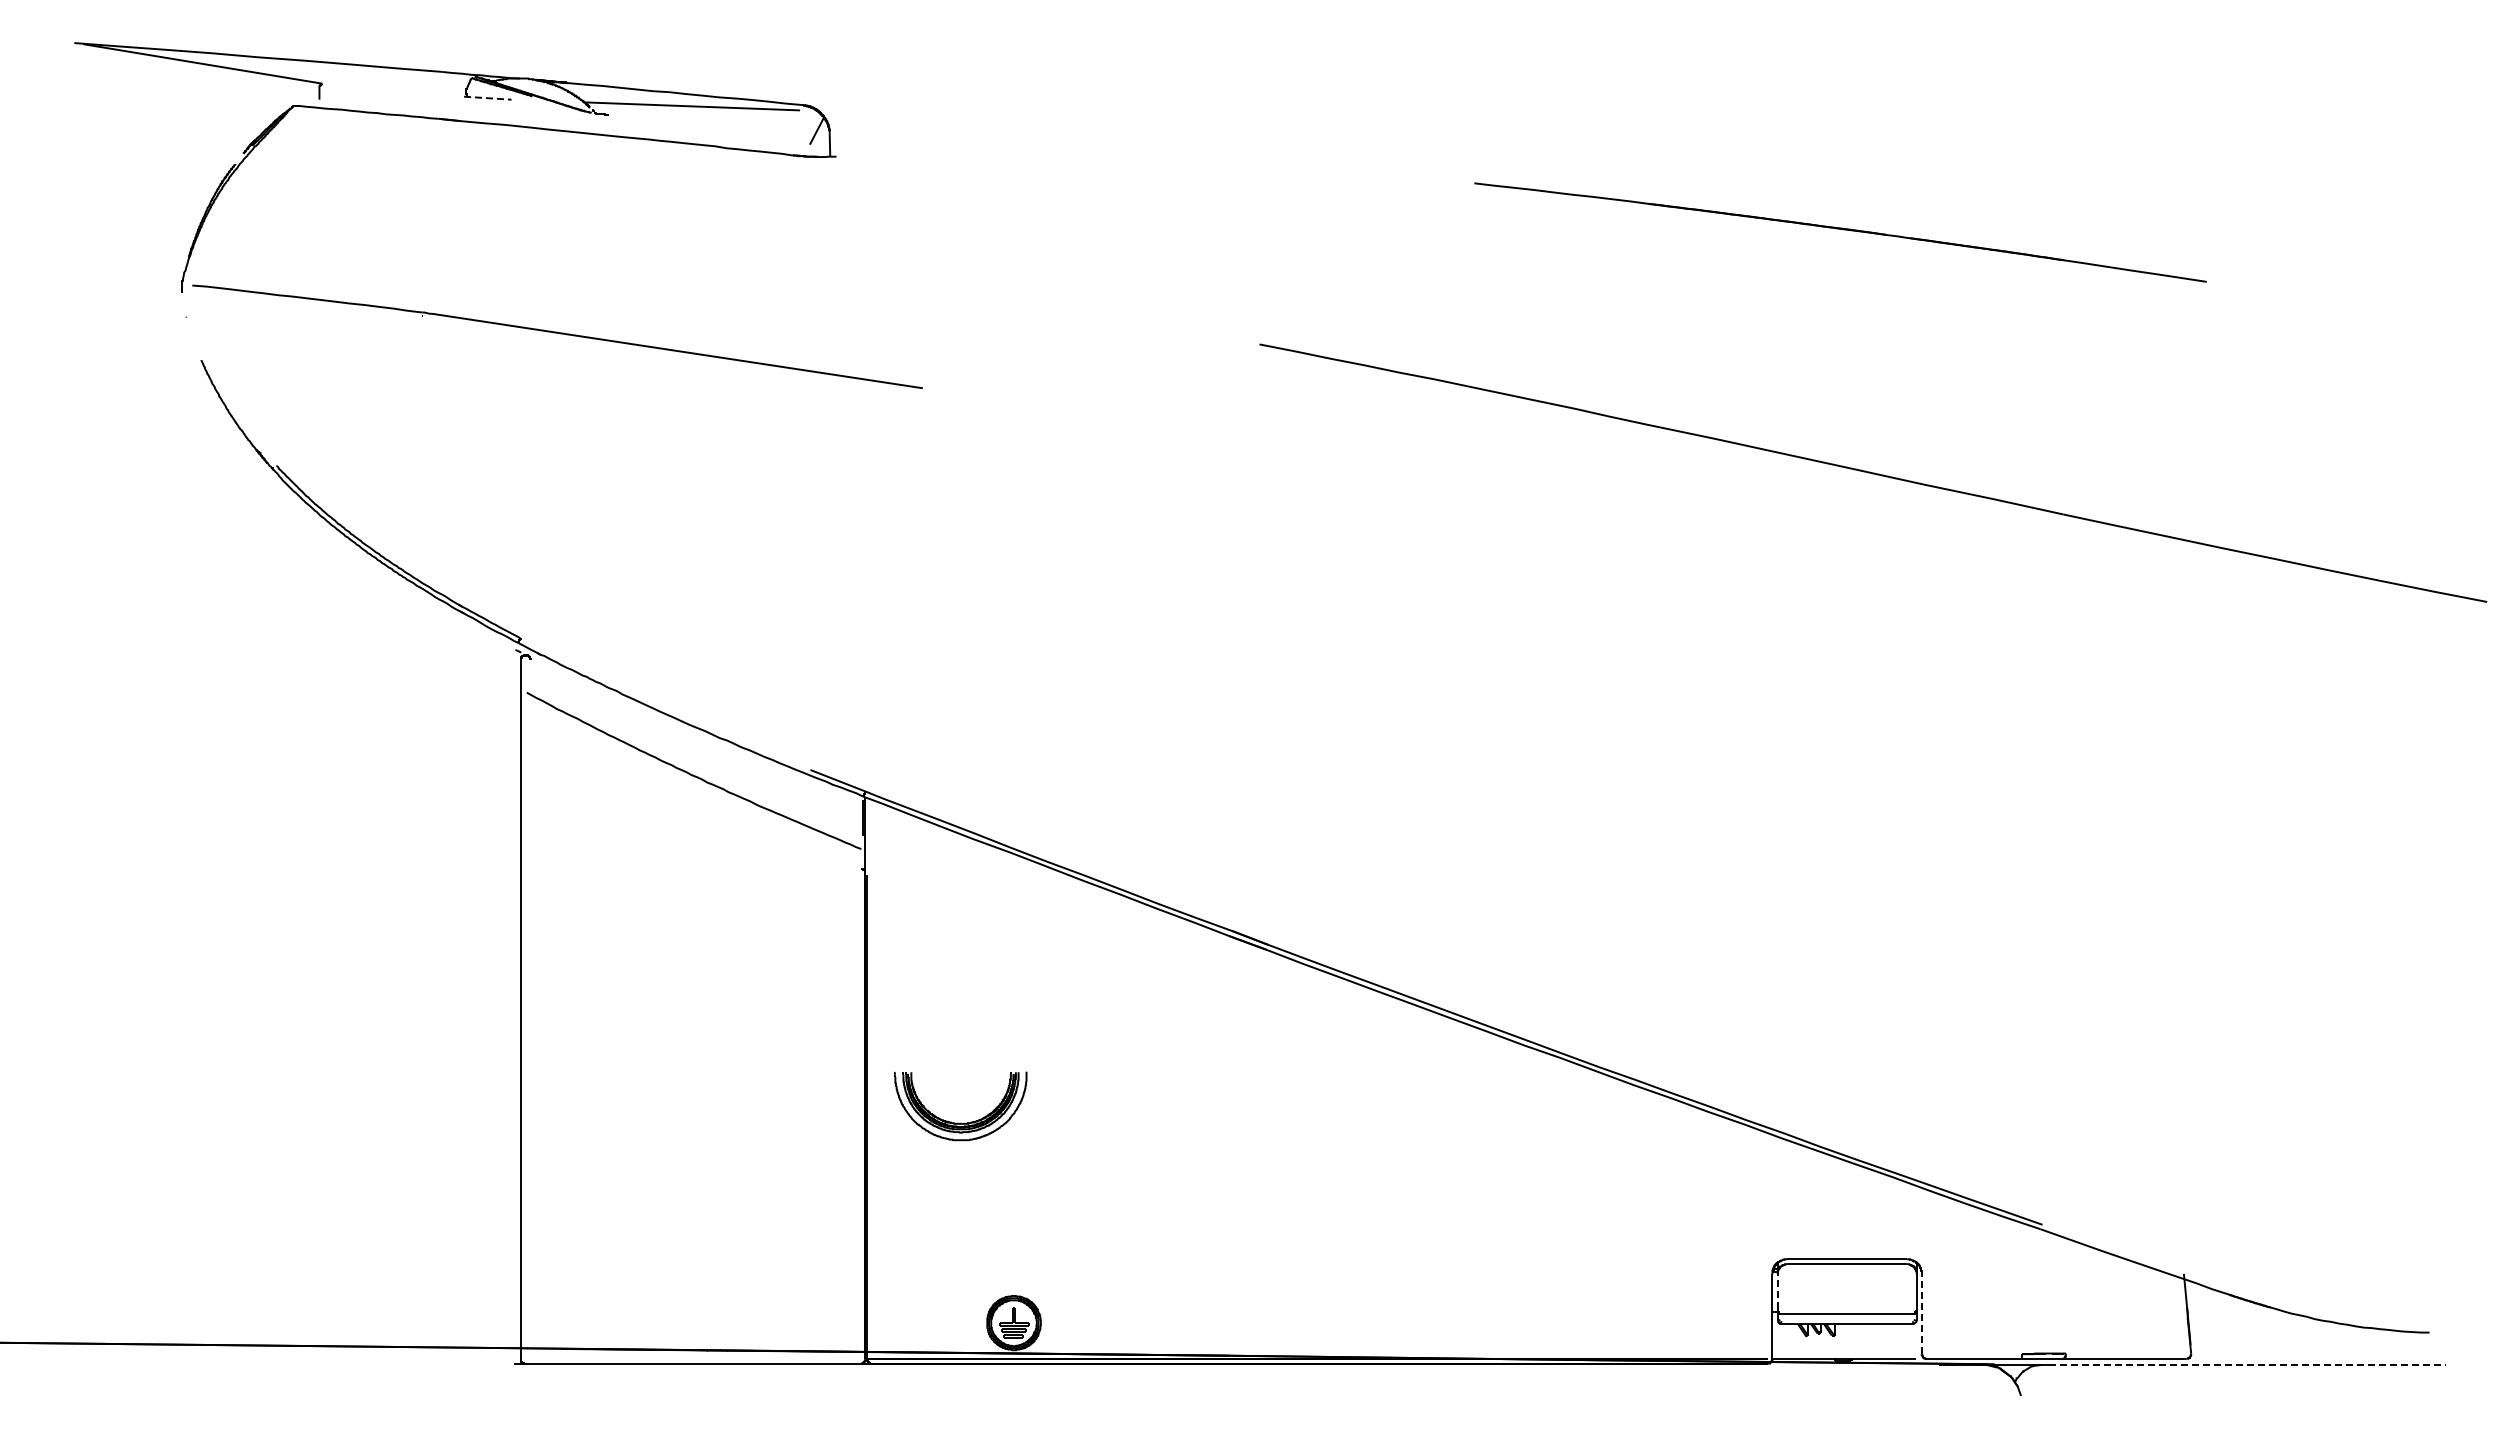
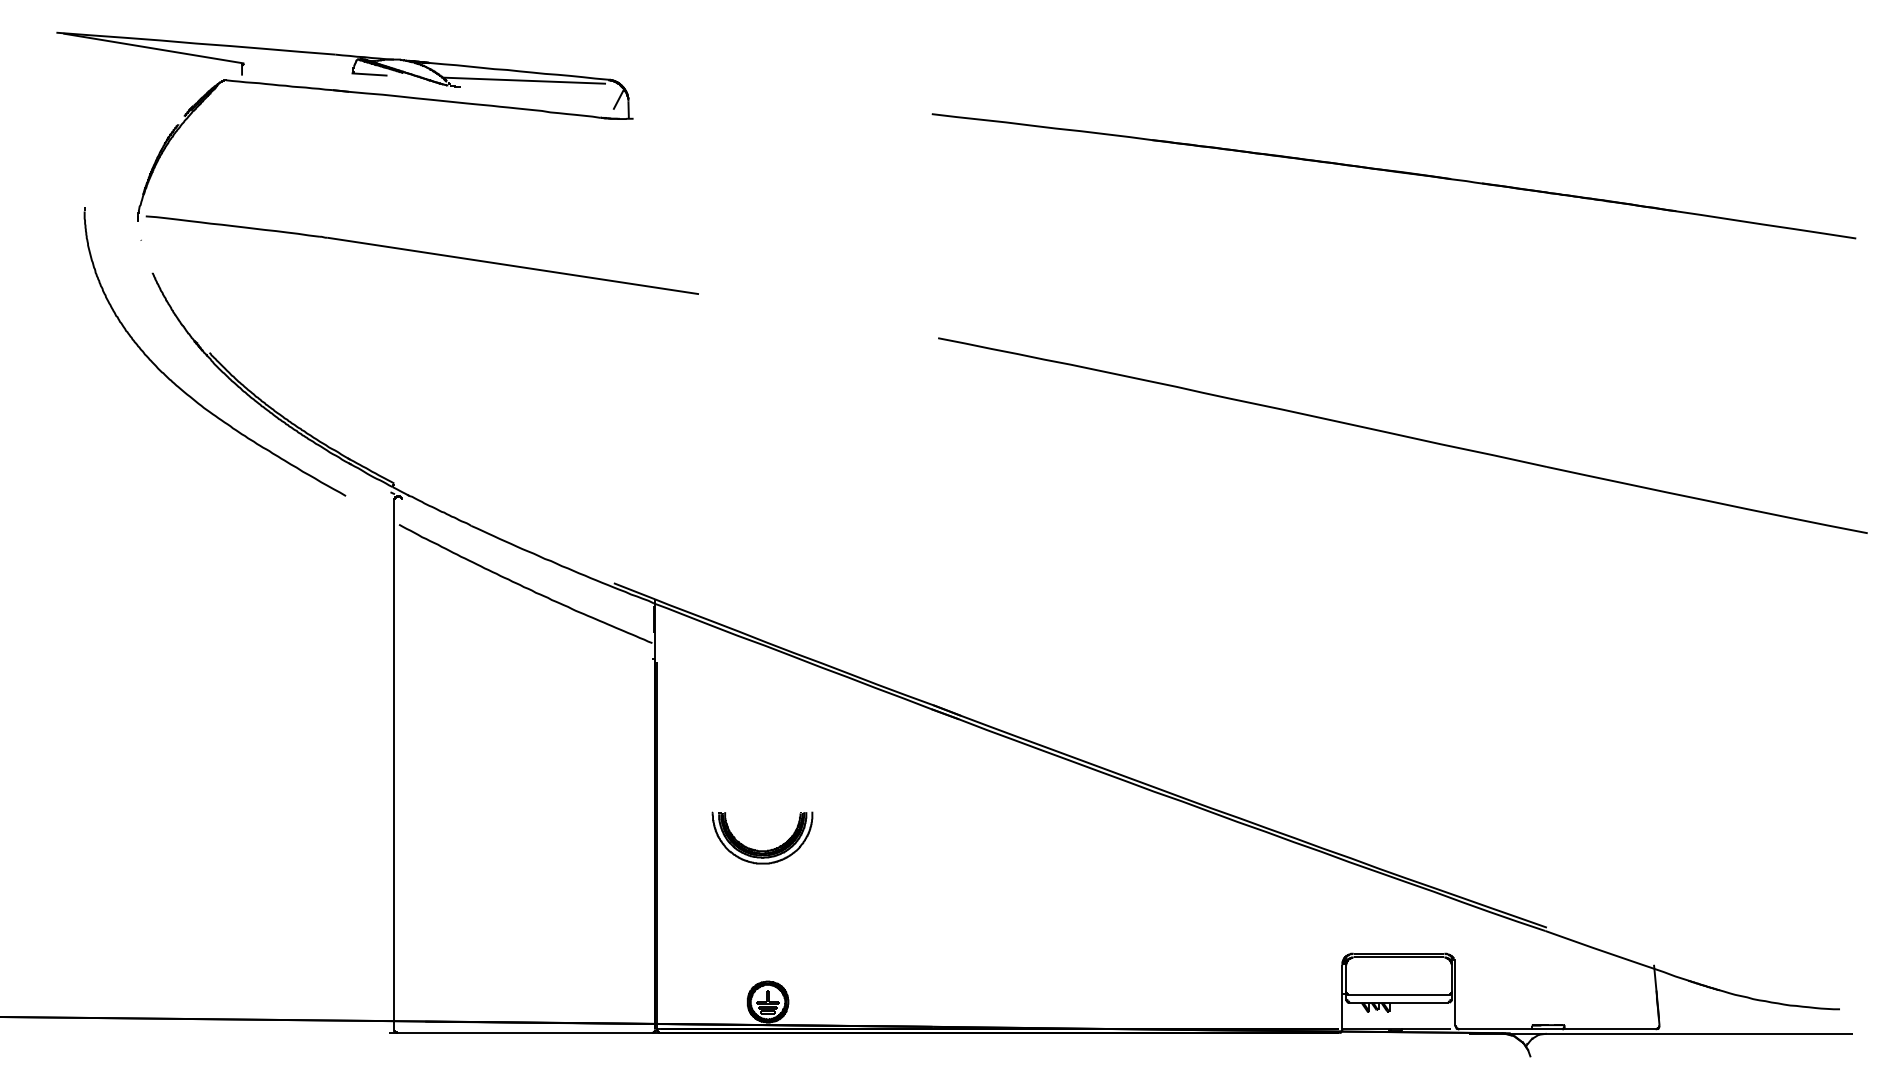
line: (487, 98) -> (369, 74), dashed -> solid
part: (1840, 232) -> (1393, 176), size x1.67
part: (1873, 472) -> (1403, 435), moved
part: (241, 514) -> (183, 389), added
part: (960, 1123) -> (762, 850), moved
line: (1777, 1291) -> (1346, 978), dashed -> solid
line: (1921, 1314) -> (1455, 995), dashed -> solid
line: (2248, 1364) -> (1702, 1033), dashed -> solid

